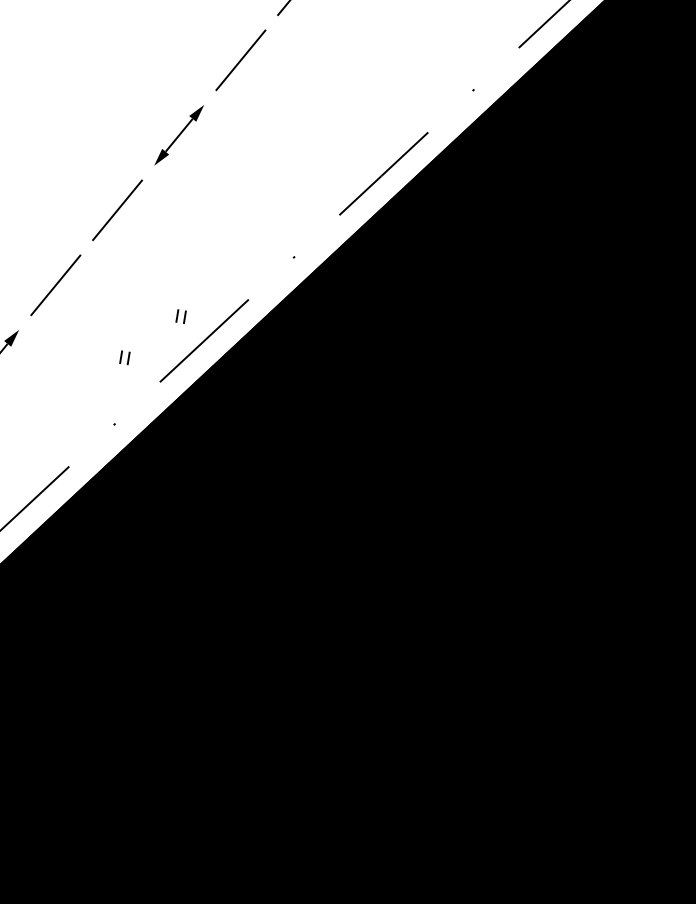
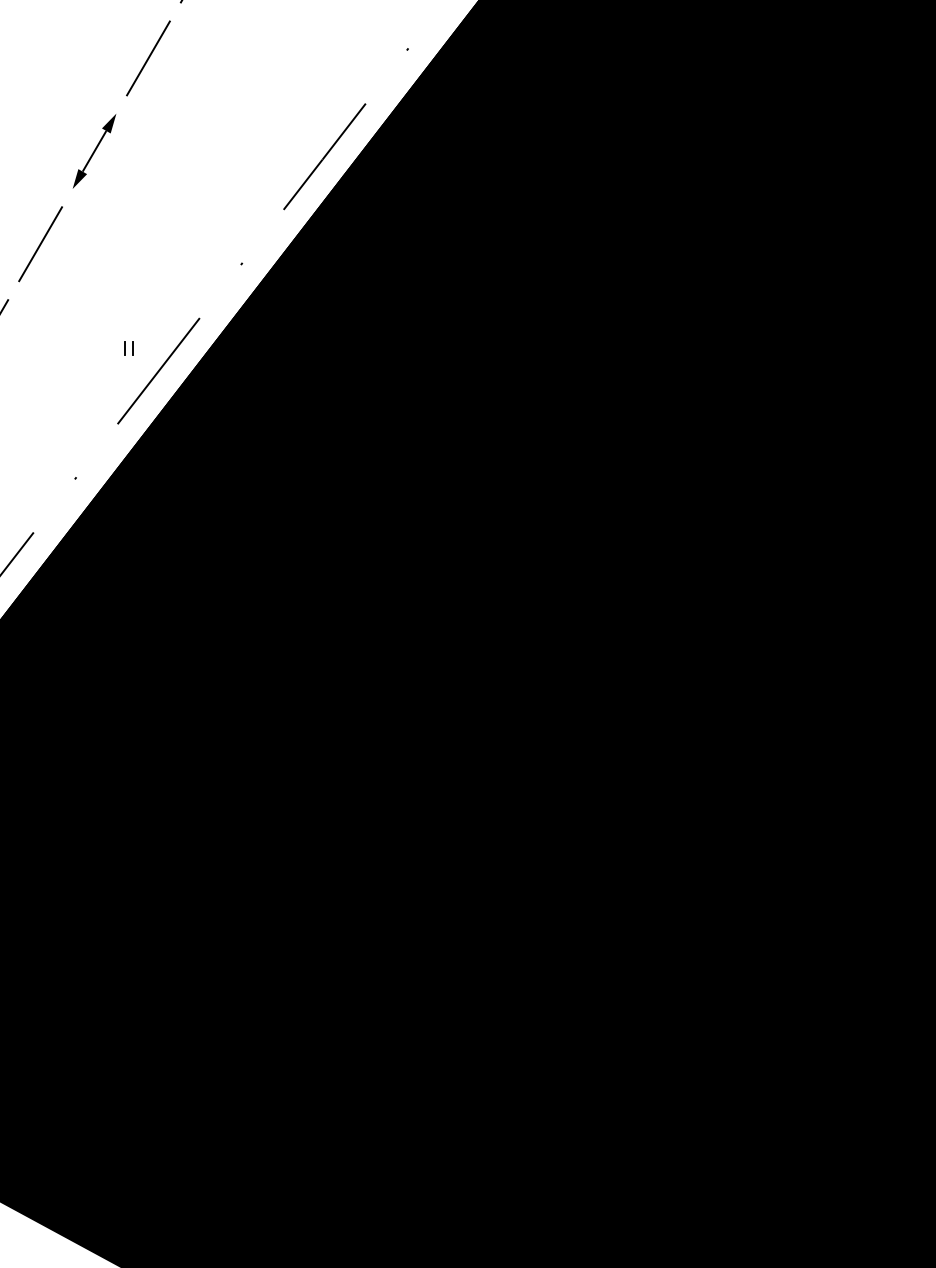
part: (124, 357) -> (74, 403), removed

